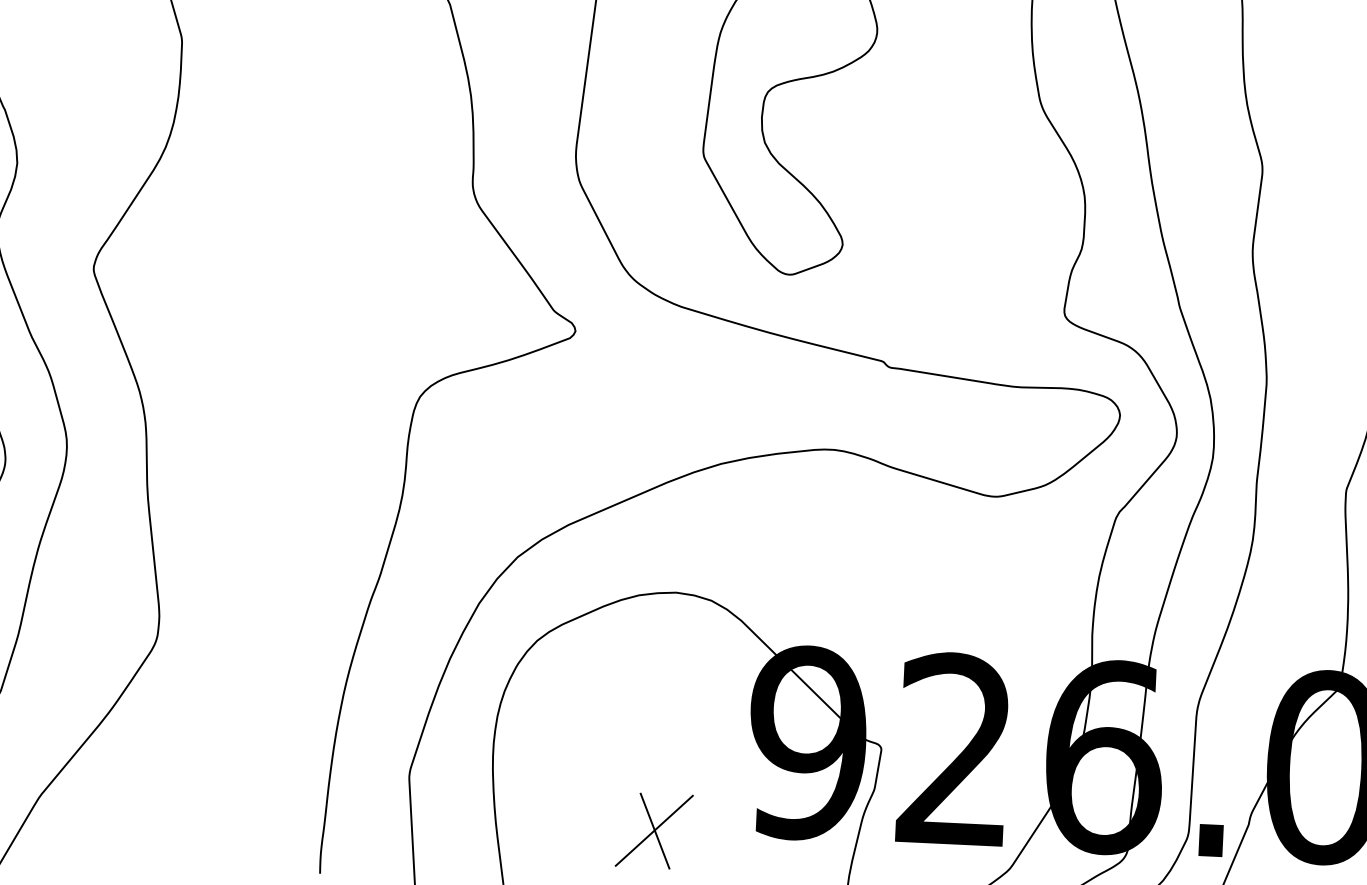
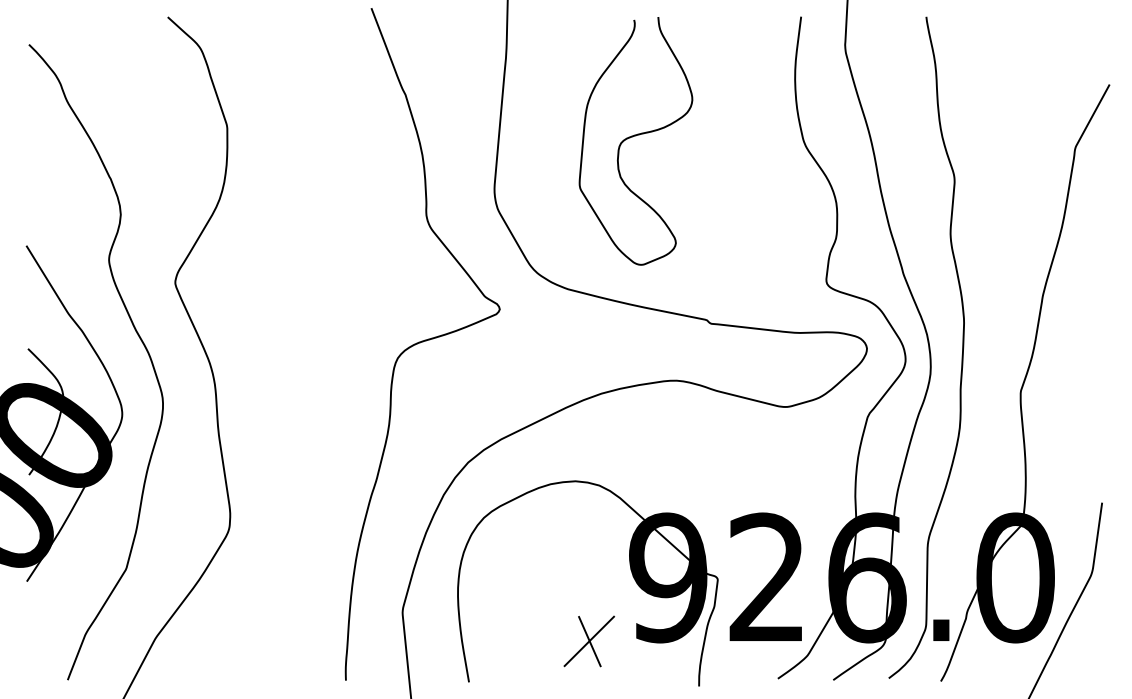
part: (654, 830) -> (589, 641), moved

